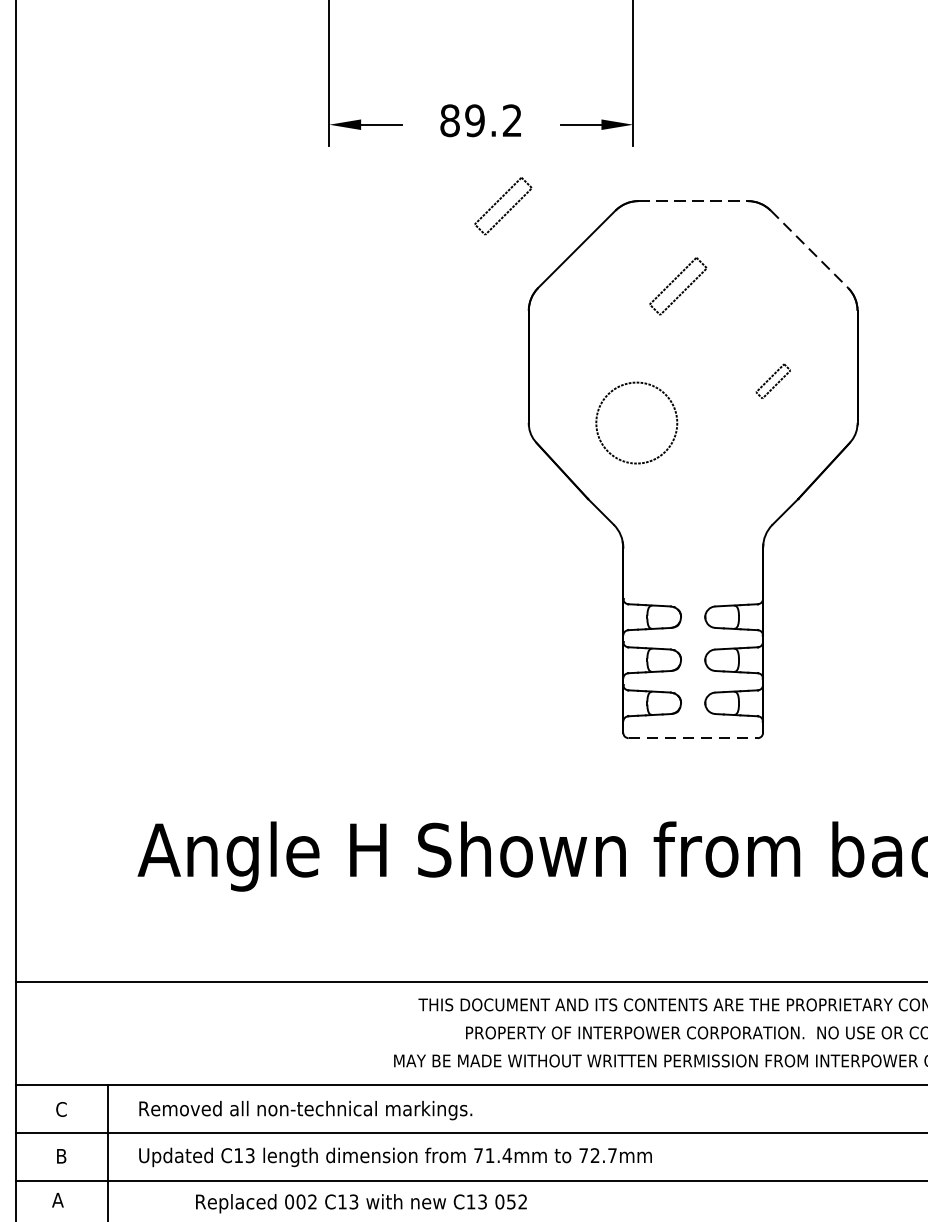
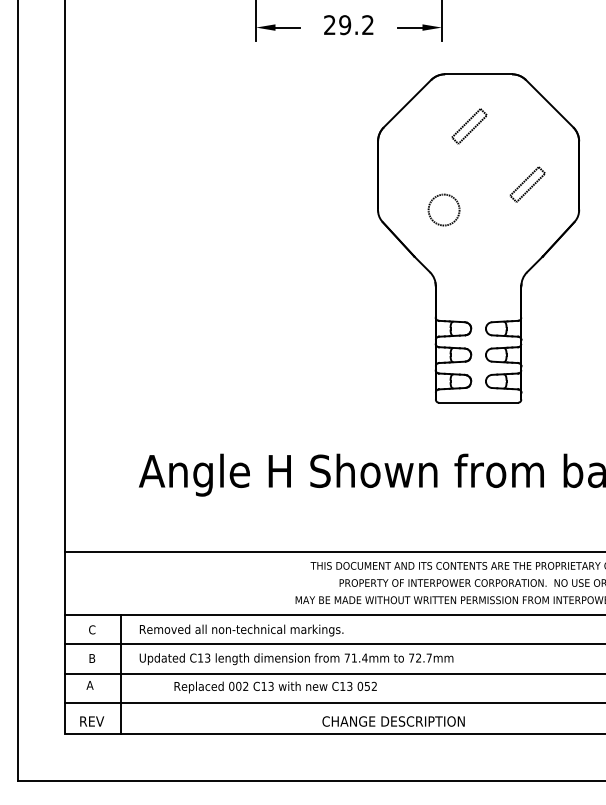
text: (449, 121) -> (329, 25), 89.2 -> 29.2
line: (694, 201) -> (479, 74), dashed -> solid
part: (503, 206) -> (362, 77), removed
line: (810, 250) -> (550, 104), dashed -> solid
part: (773, 381) -> (527, 184), size x1.67
circle: (635, 422) -> (443, 209), size x0.62
line: (694, 737) -> (479, 402), dashed -> solid

